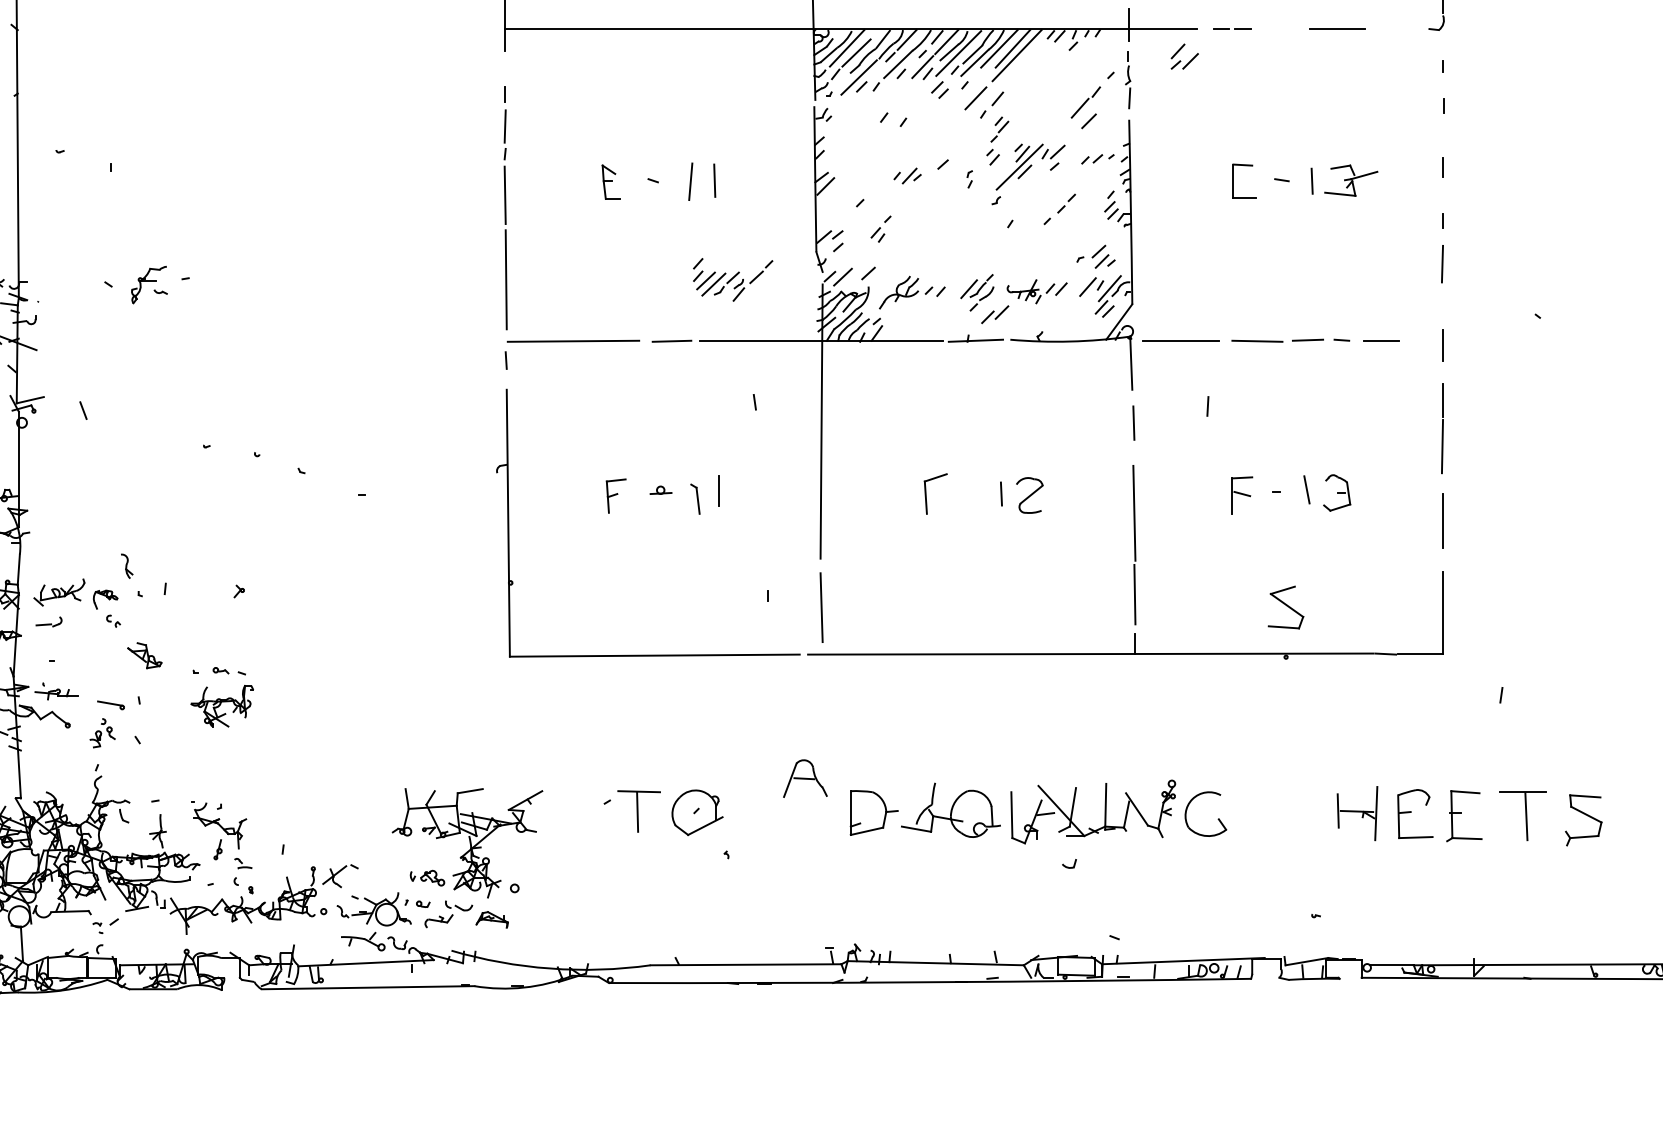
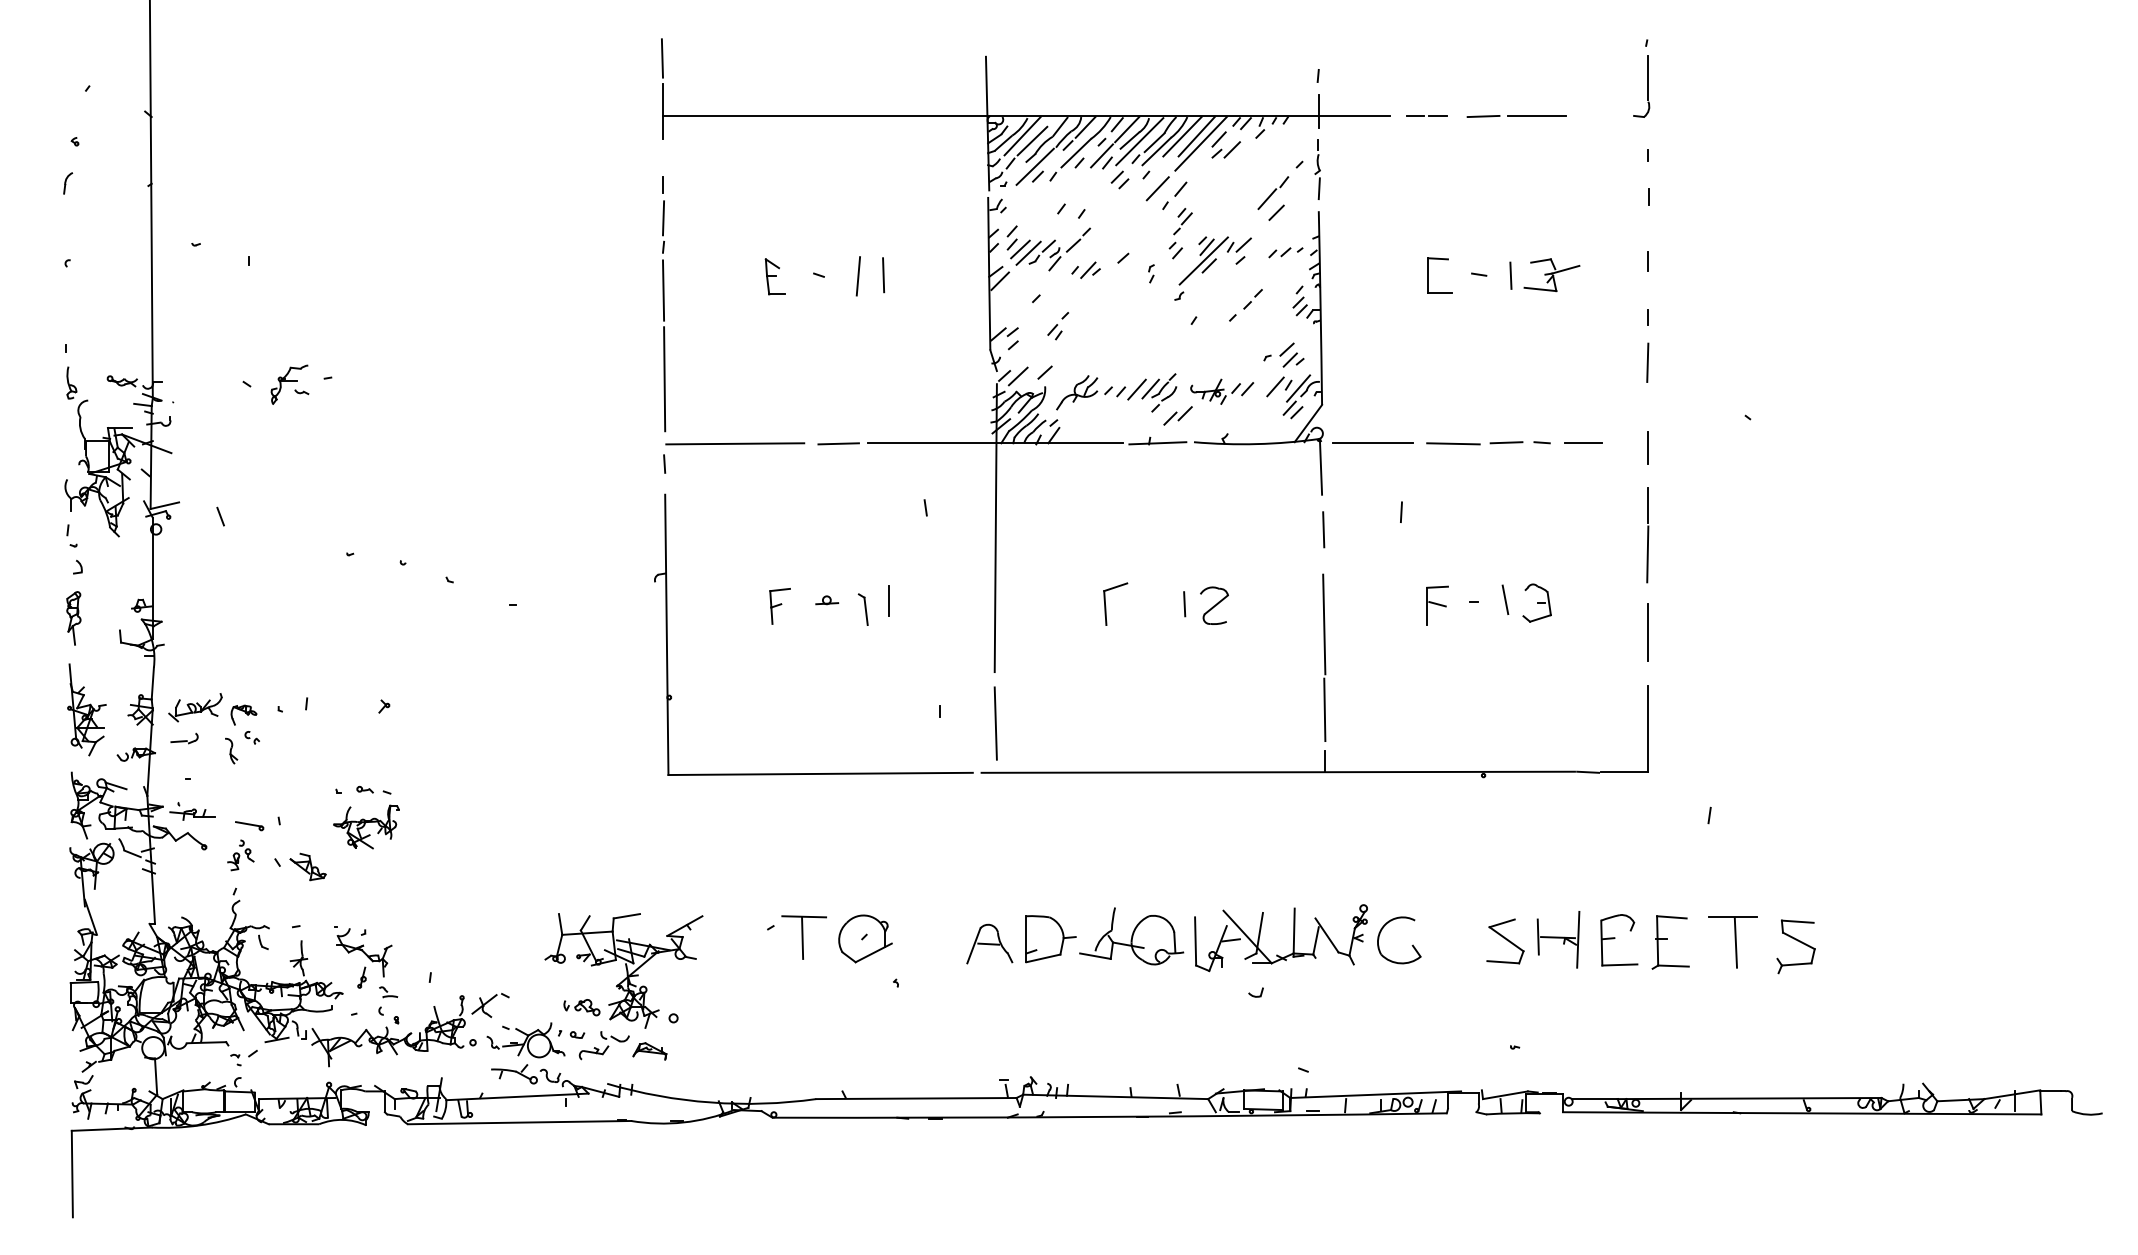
line: (1286, 29) -> (1483, 116), added
part: (1184, 56) -> (1225, 144), moved
part: (732, 280) -> (1048, 248), moved
line: (955, 289) -> (1136, 389), added
part: (127, 565) -> (231, 750), moved
part: (1286, 607) -> (1505, 941), moved
part: (144, 655) -> (307, 866), moved
part: (805, 778) -> (989, 943), moved

